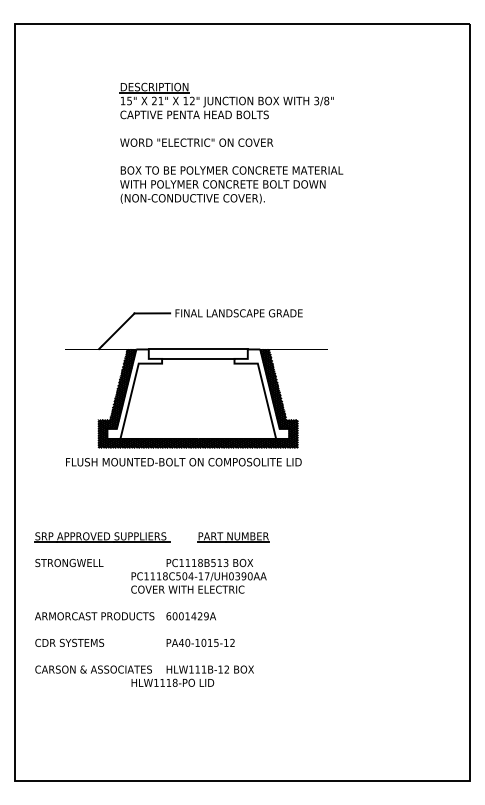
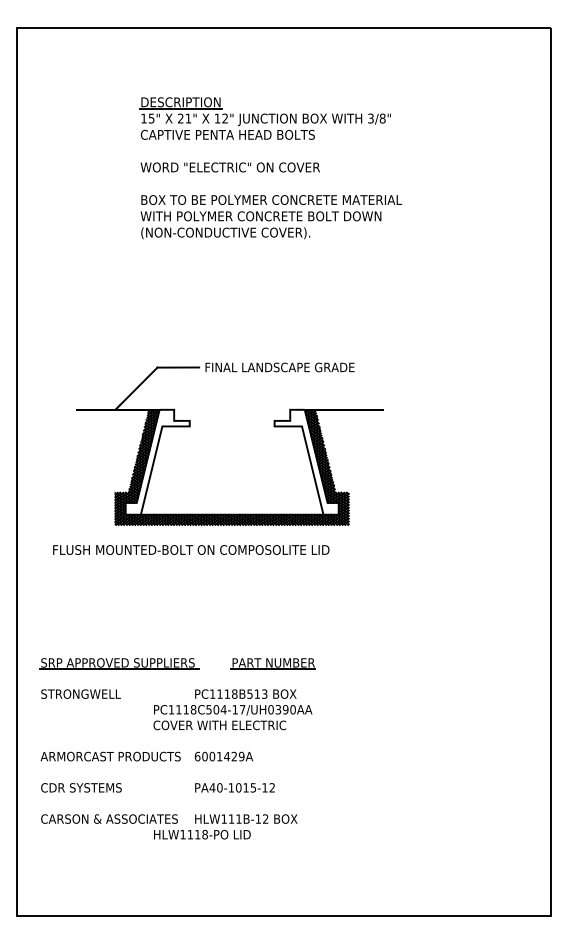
line: (198, 349) -> (232, 409), removed
line: (197, 358) -> (231, 420), removed
text: (184, 461) -> (191, 549), moved
part: (151, 609) -> (177, 748), moved

